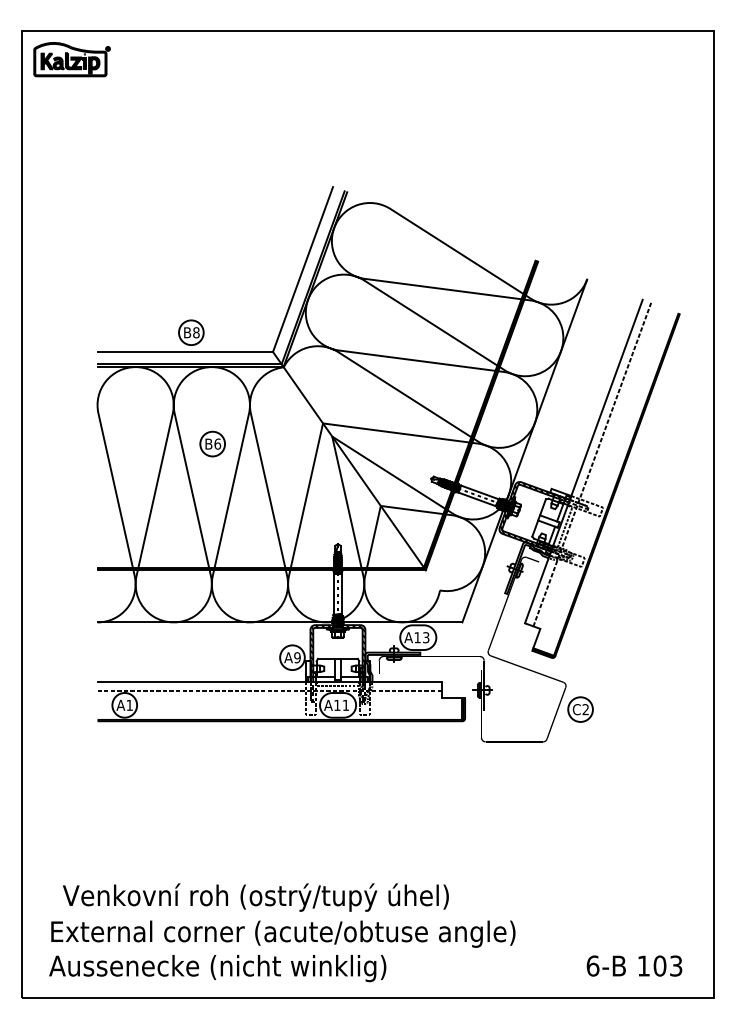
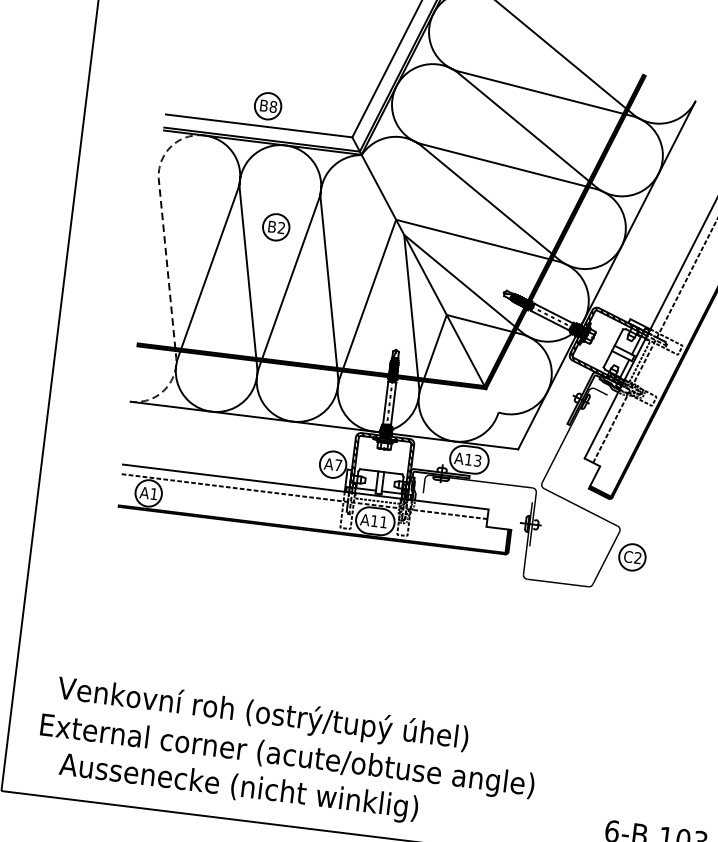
text: (217, 443) -> (281, 227), B6 -> B2
line: (116, 495) -> (167, 269), solid -> dashed
text: (297, 657) -> (338, 465), A9 -> A7
text: (217, 968) -> (238, 788), moved

